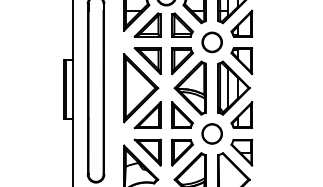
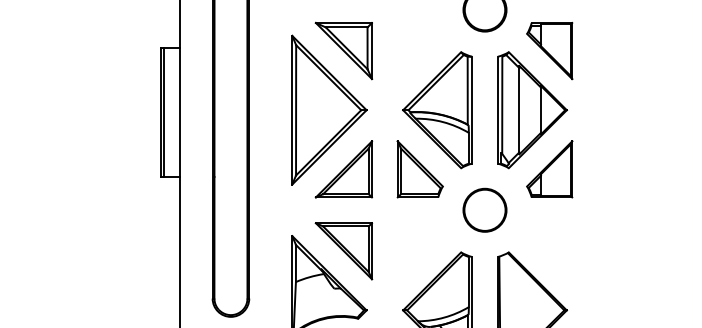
part: (182, 61) -> (420, 51), removed
part: (182, 152) -> (420, 250), removed
part: (241, 152) -> (549, 250), removed

